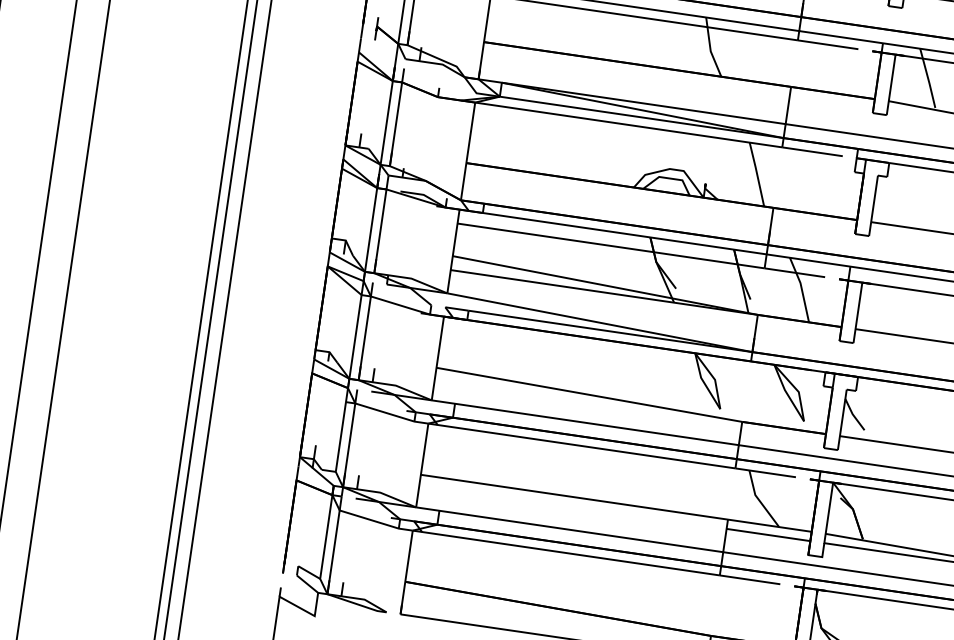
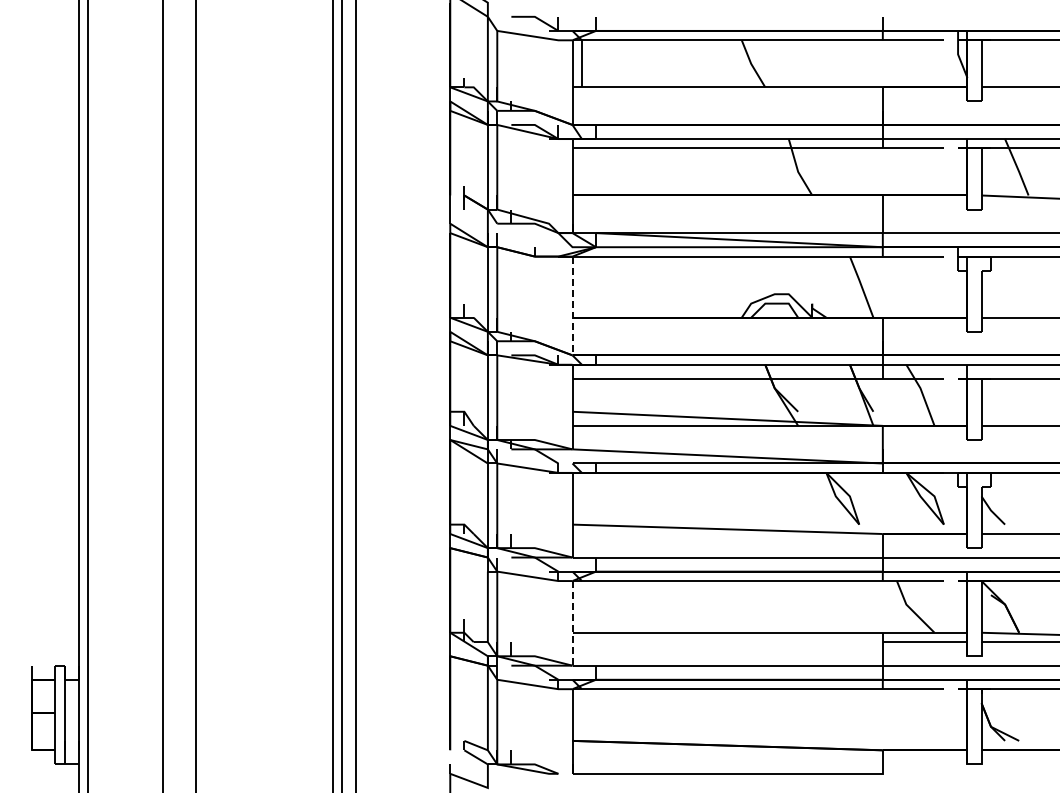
line: (468, 151) -> (572, 306), solid -> dashed
line: (422, 465) -> (572, 623), solid -> dashed

